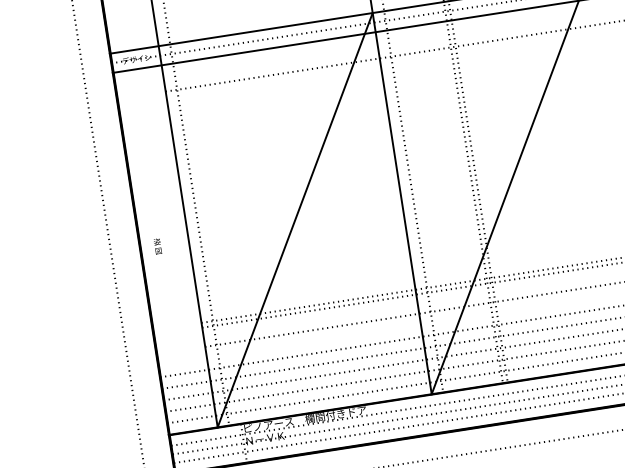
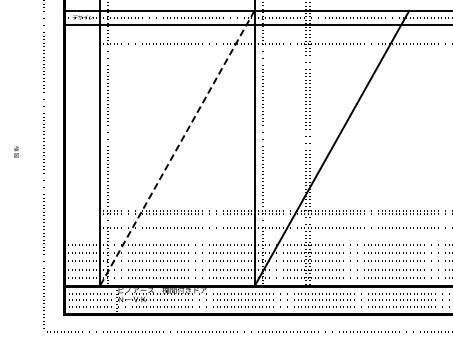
line: (294, 220) -> (176, 148), solid -> dashed
text: (157, 245) -> (16, 151), moved

